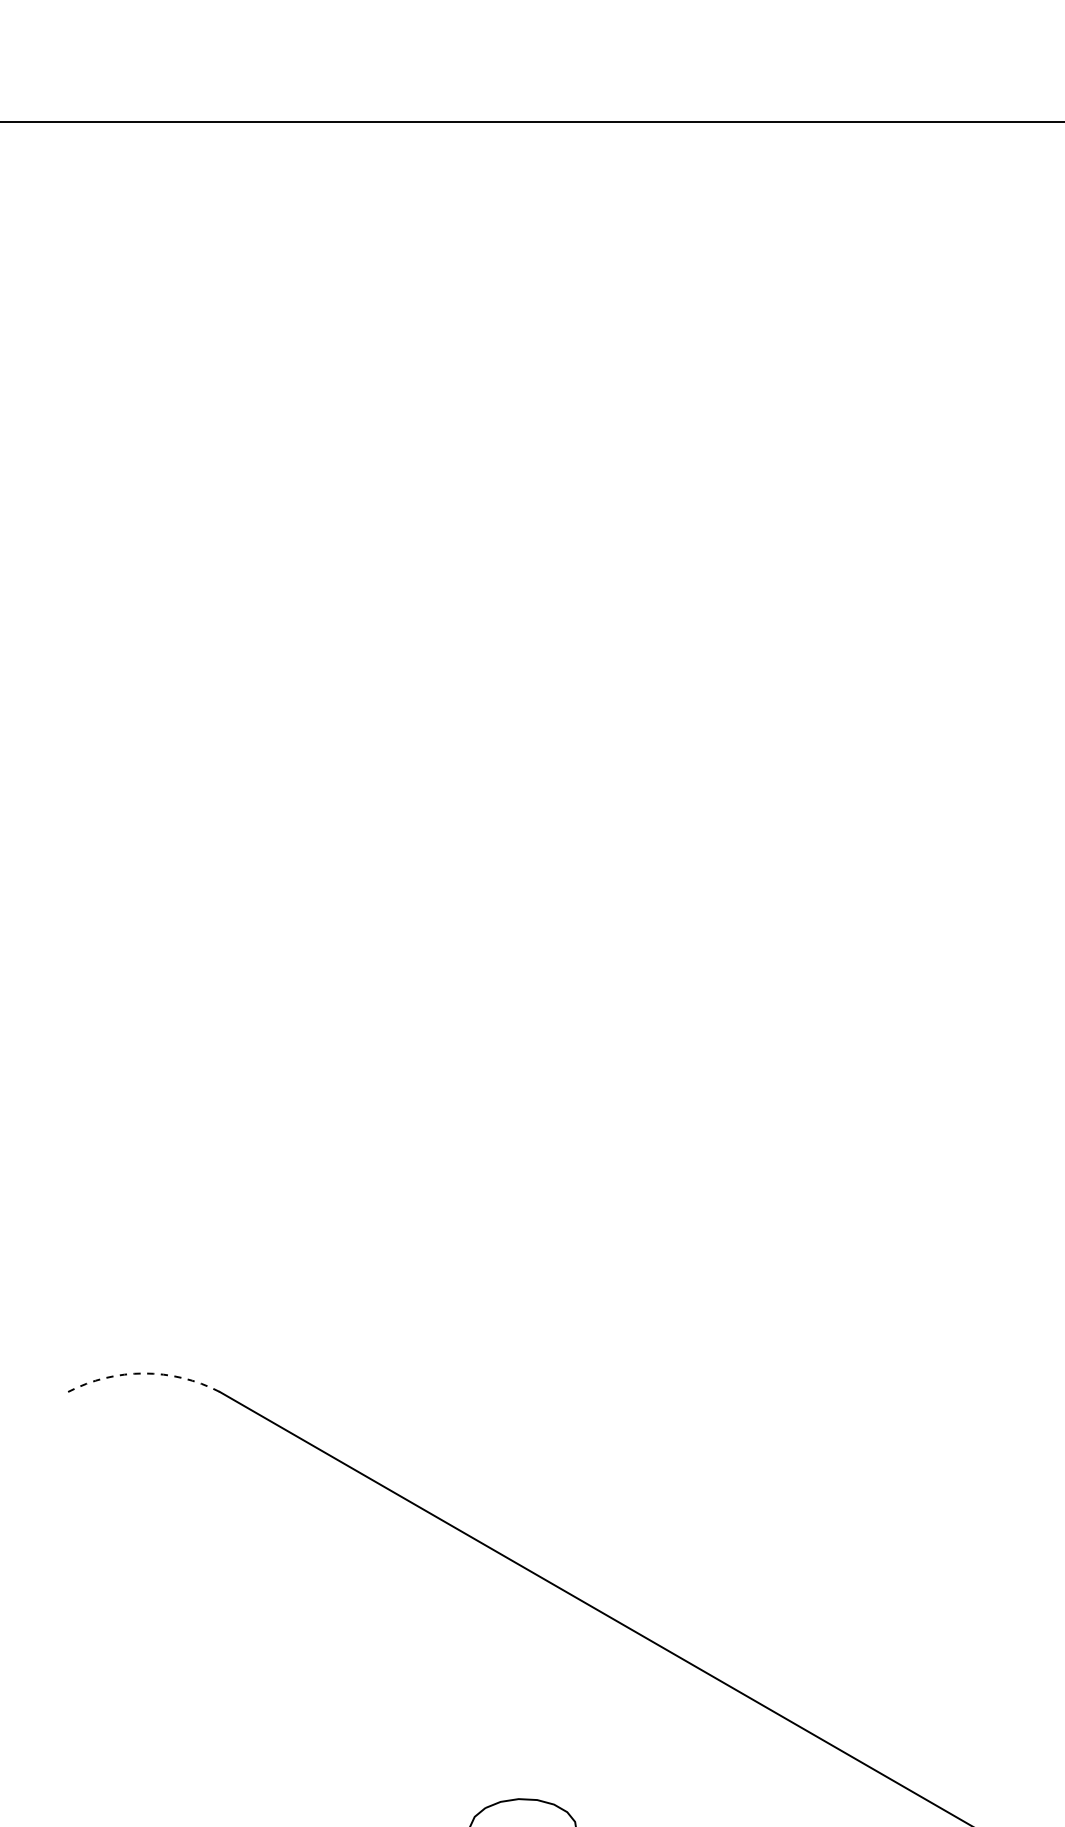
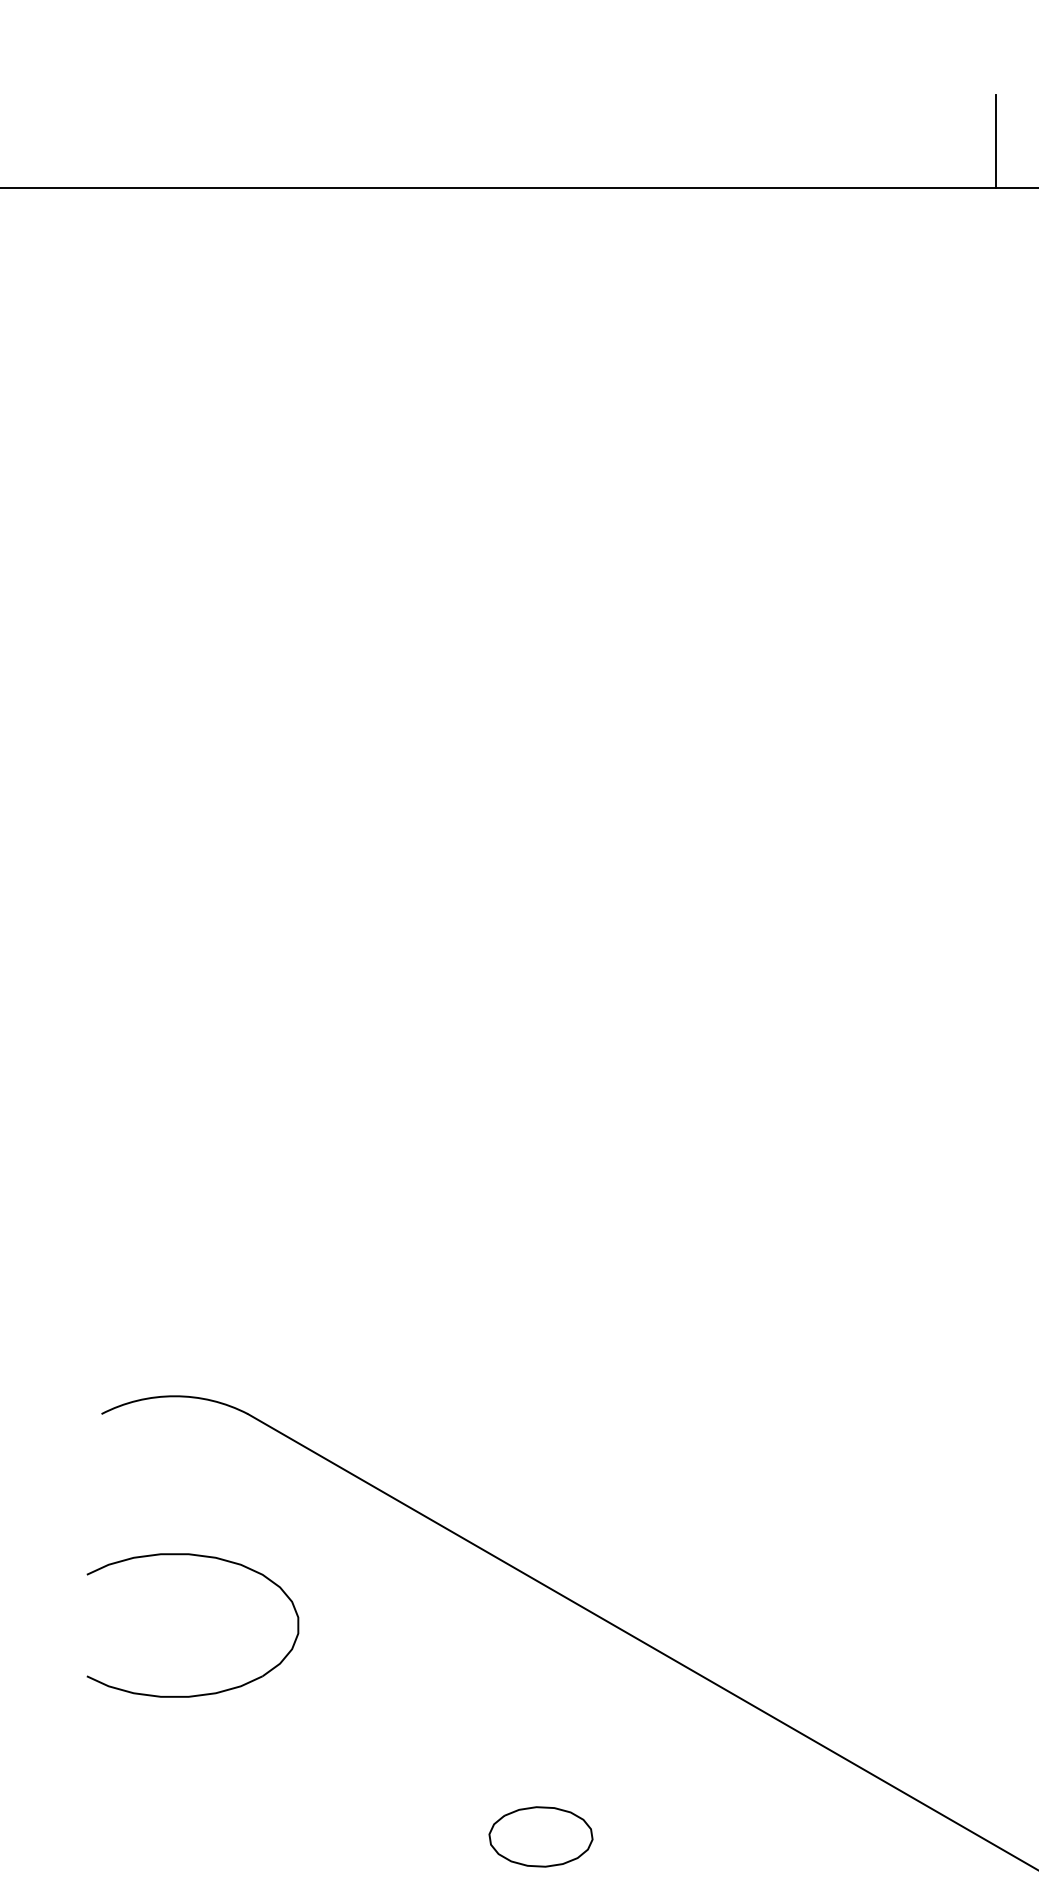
line: (994, 73) -> (995, 141), added
arc: (143, 1373) -> (174, 1396), dashed -> solid
part: (173, 1540) -> (203, 1557), added

